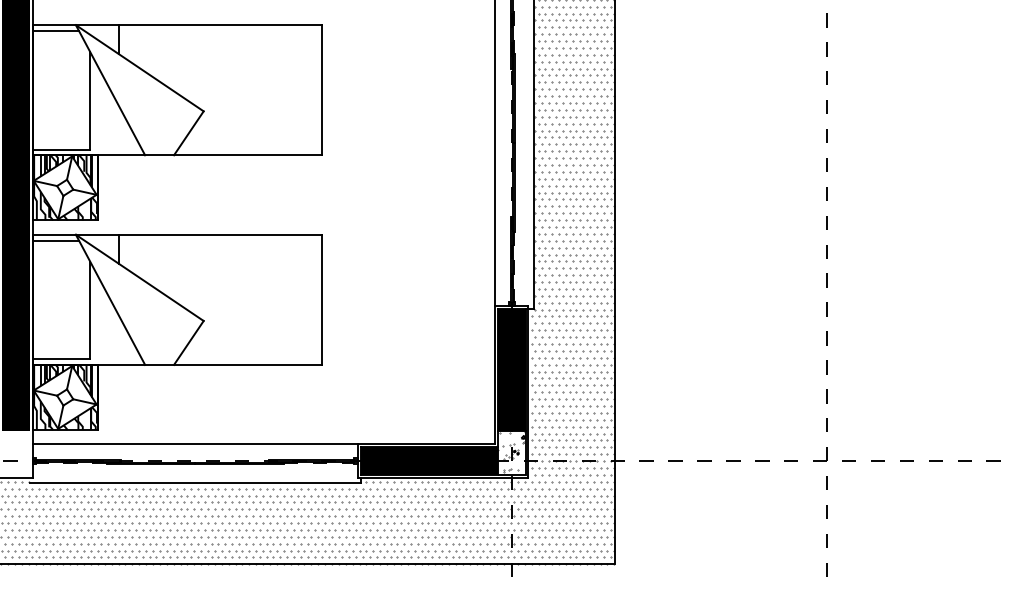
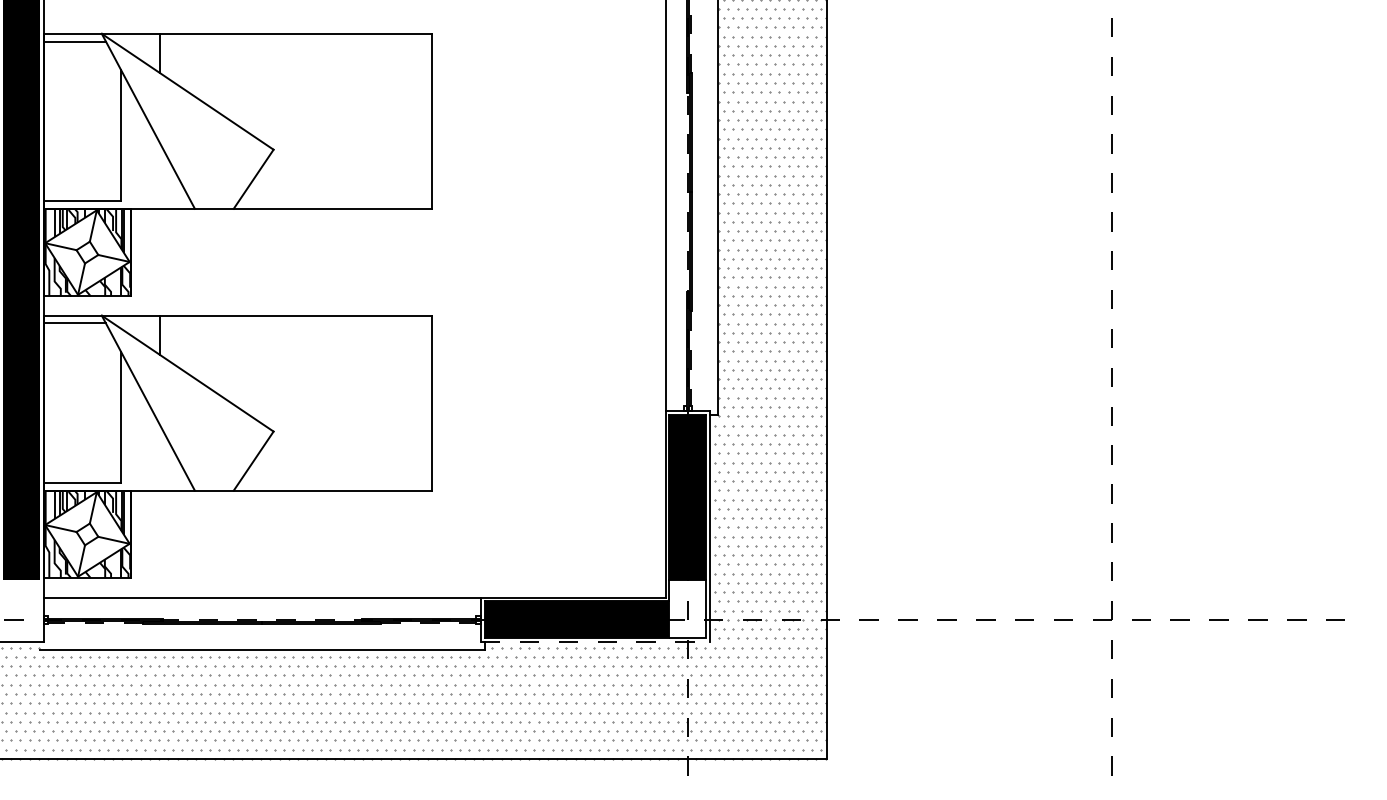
hatch: (511, 451) -> (687, 607), removed
line: (443, 477) -> (595, 642), solid -> dashed

